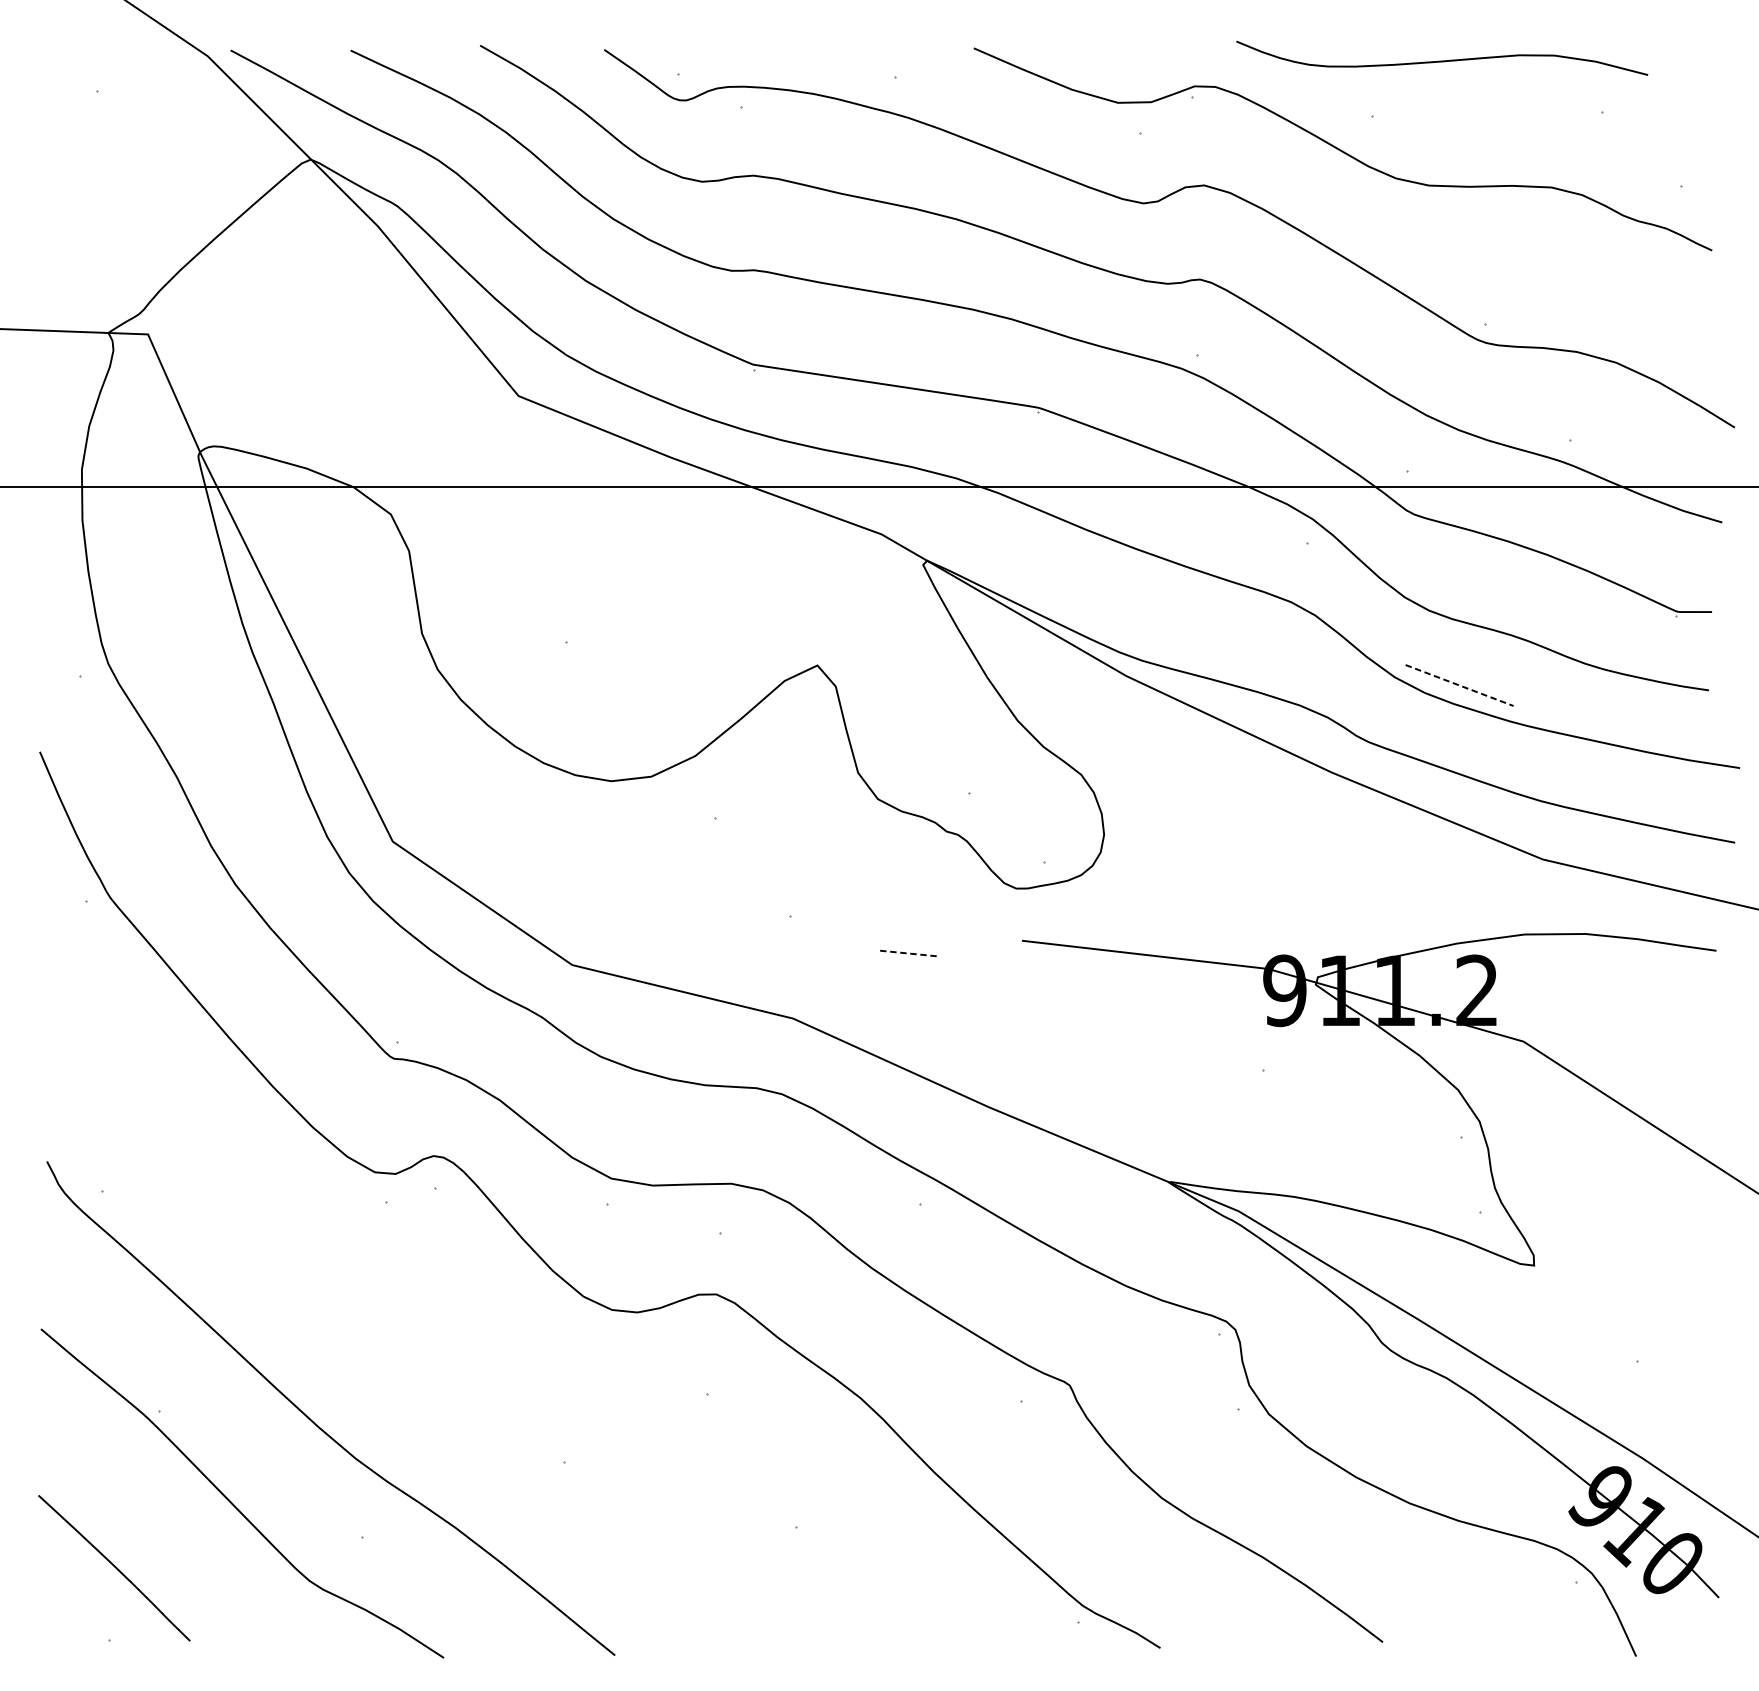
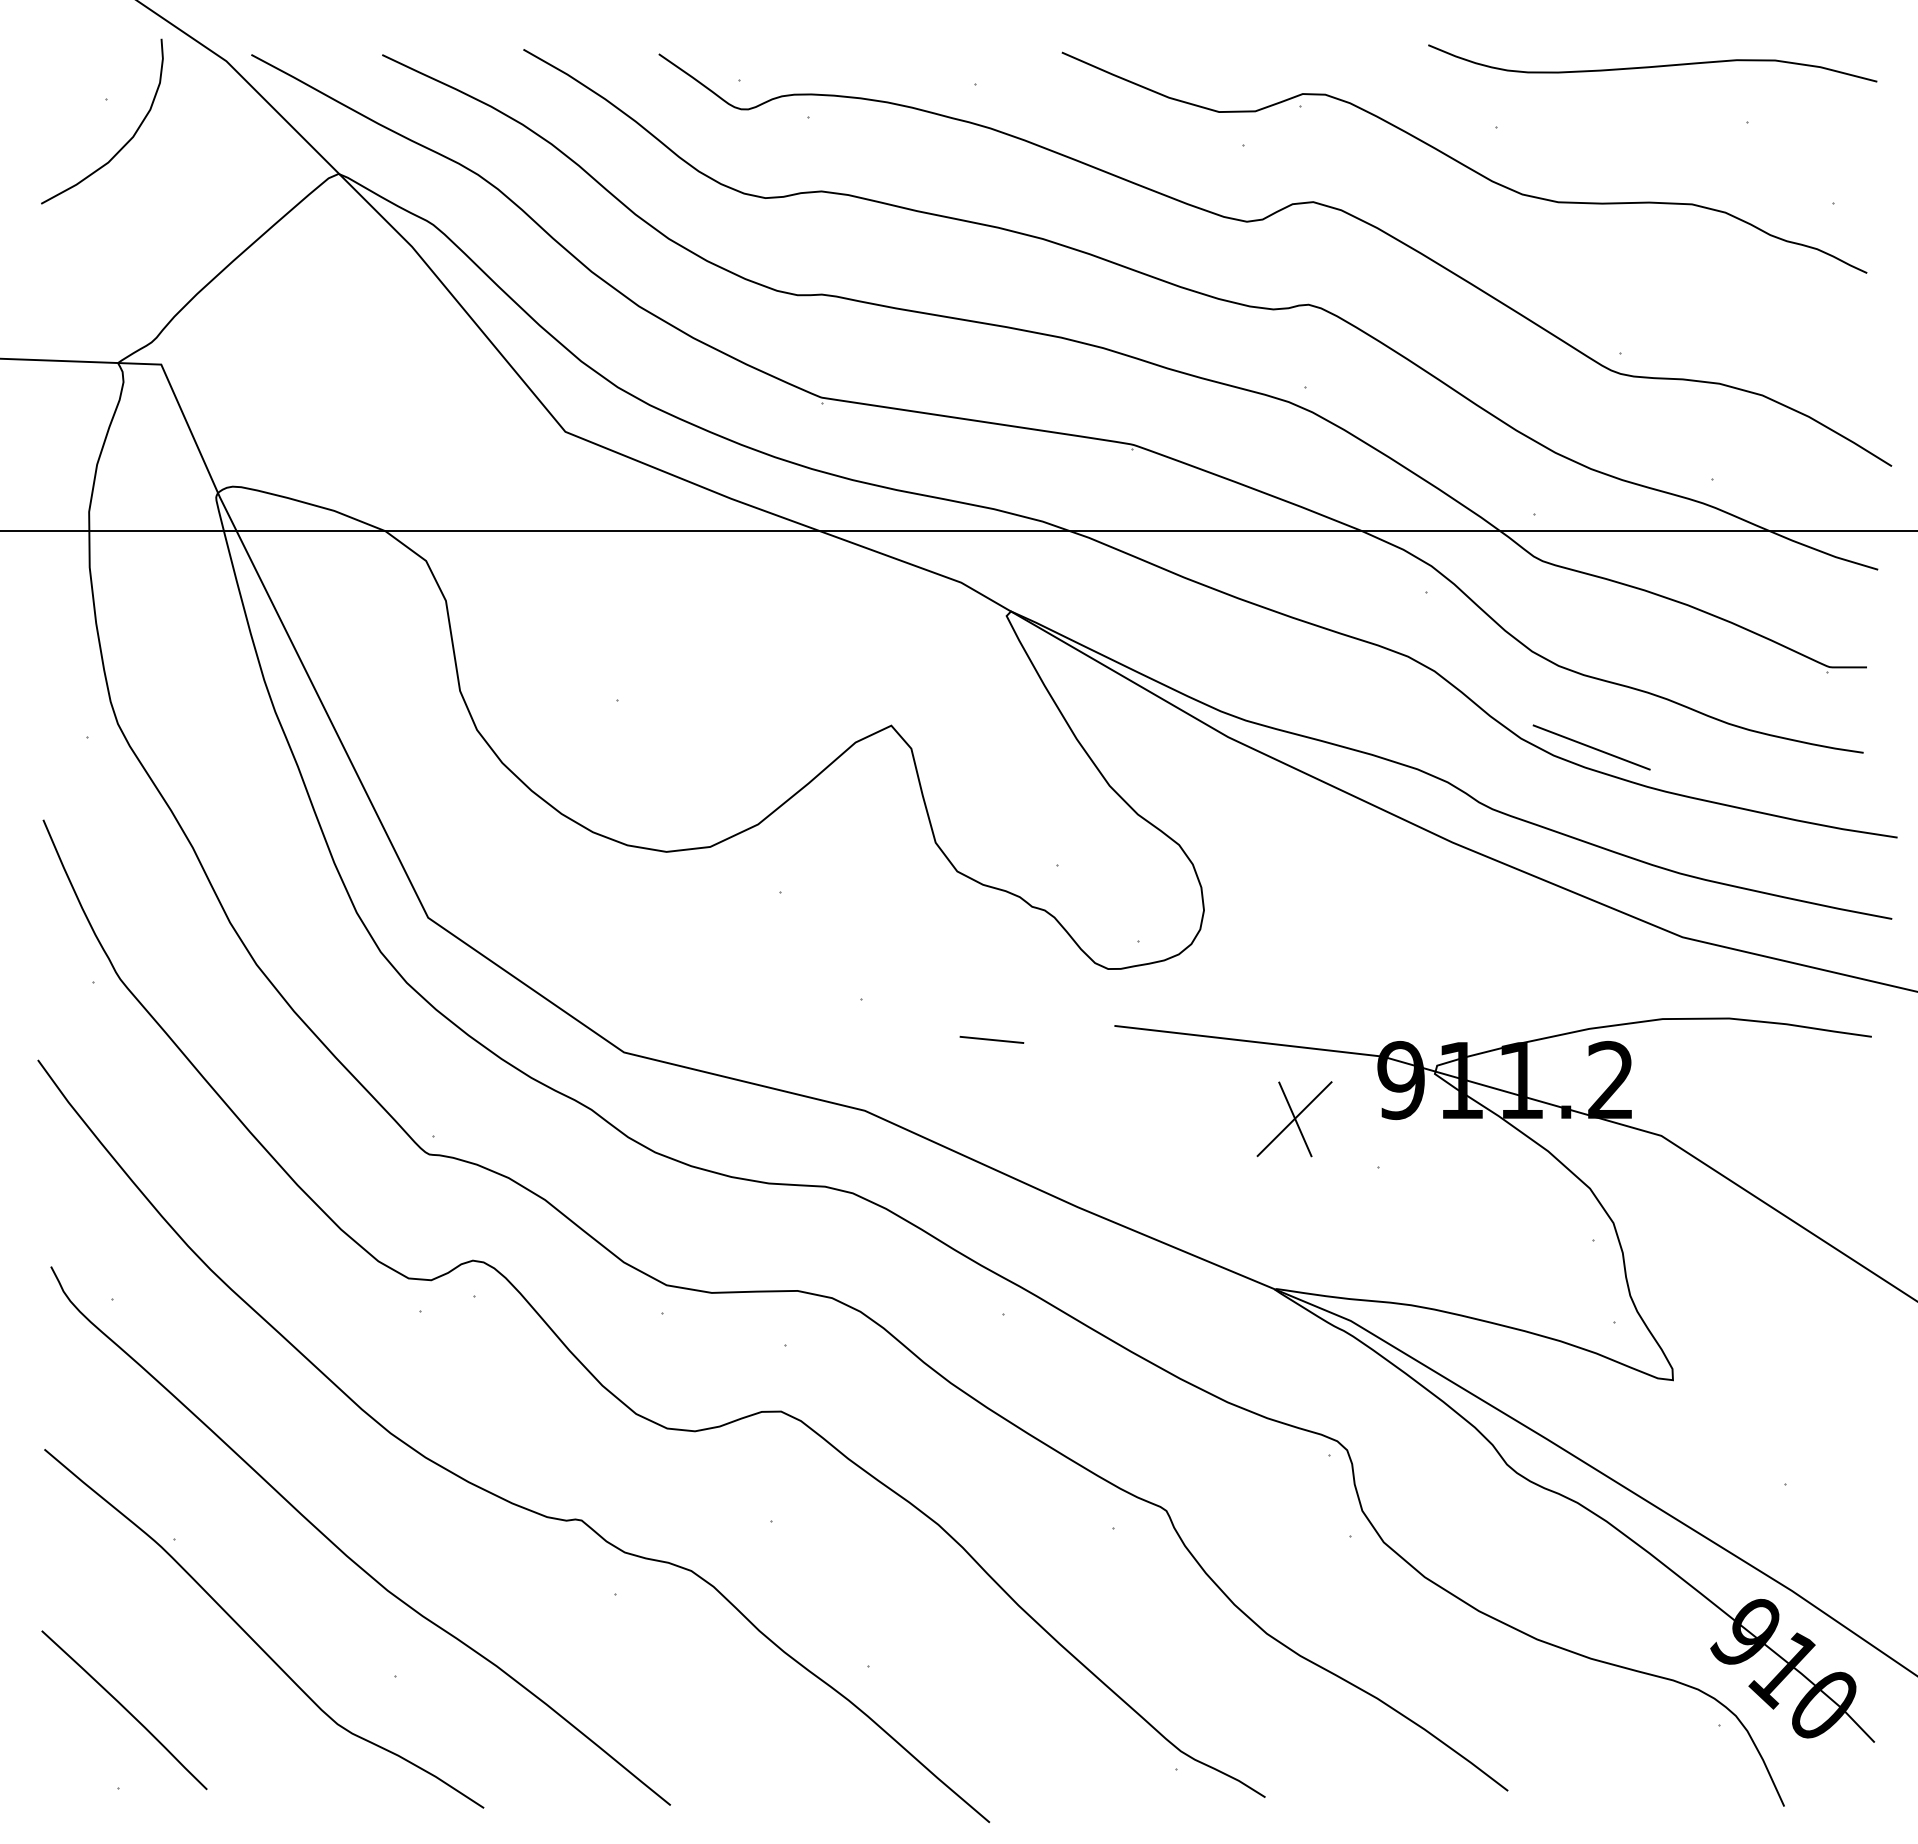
curve: (1443, 60) -> (1654, 65), moved
curve: (115, 131) -> (125, 143), added
line: (1459, 685) -> (1591, 747), dashed -> solid
line: (910, 953) -> (992, 1039), dashed -> solid
part: (1187, 1026) -> (1294, 1119), added
curve: (448, 1366) -> (488, 1490), added

